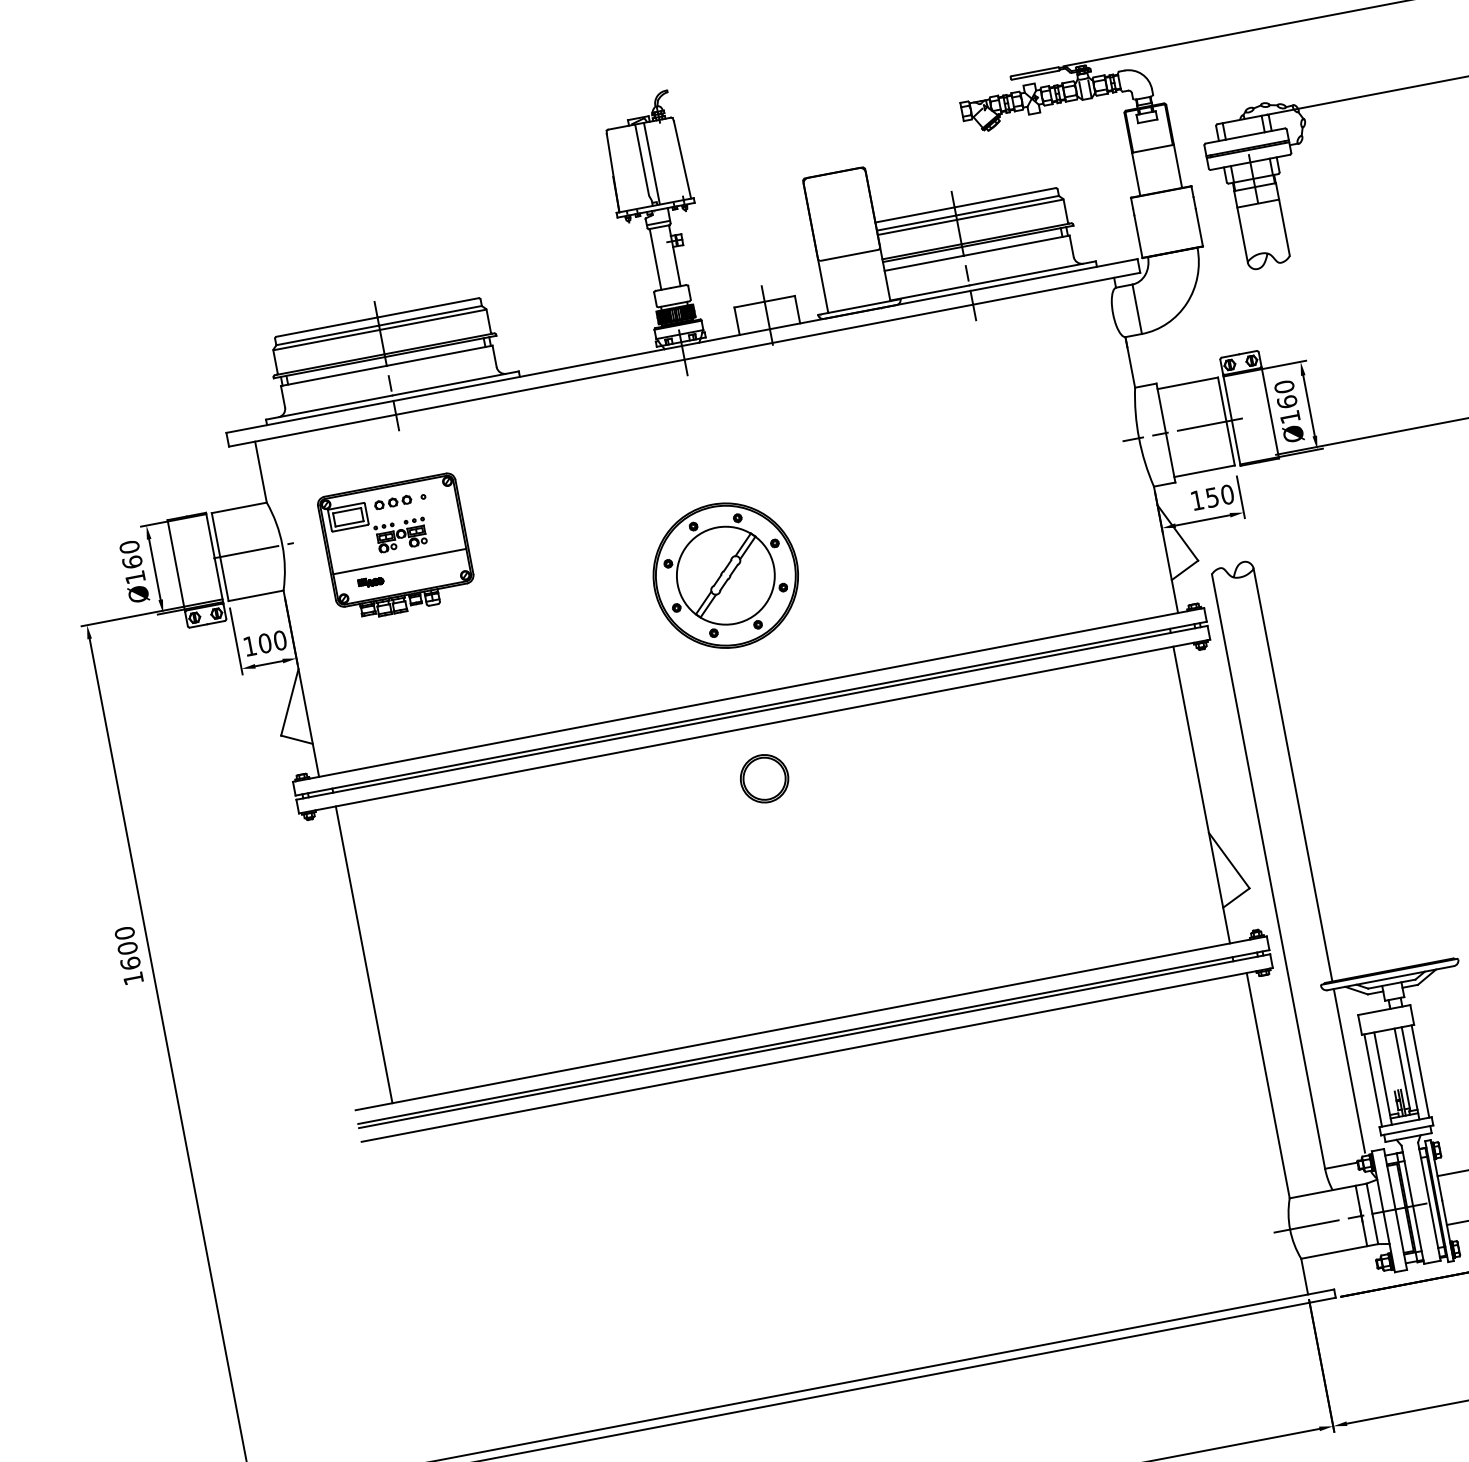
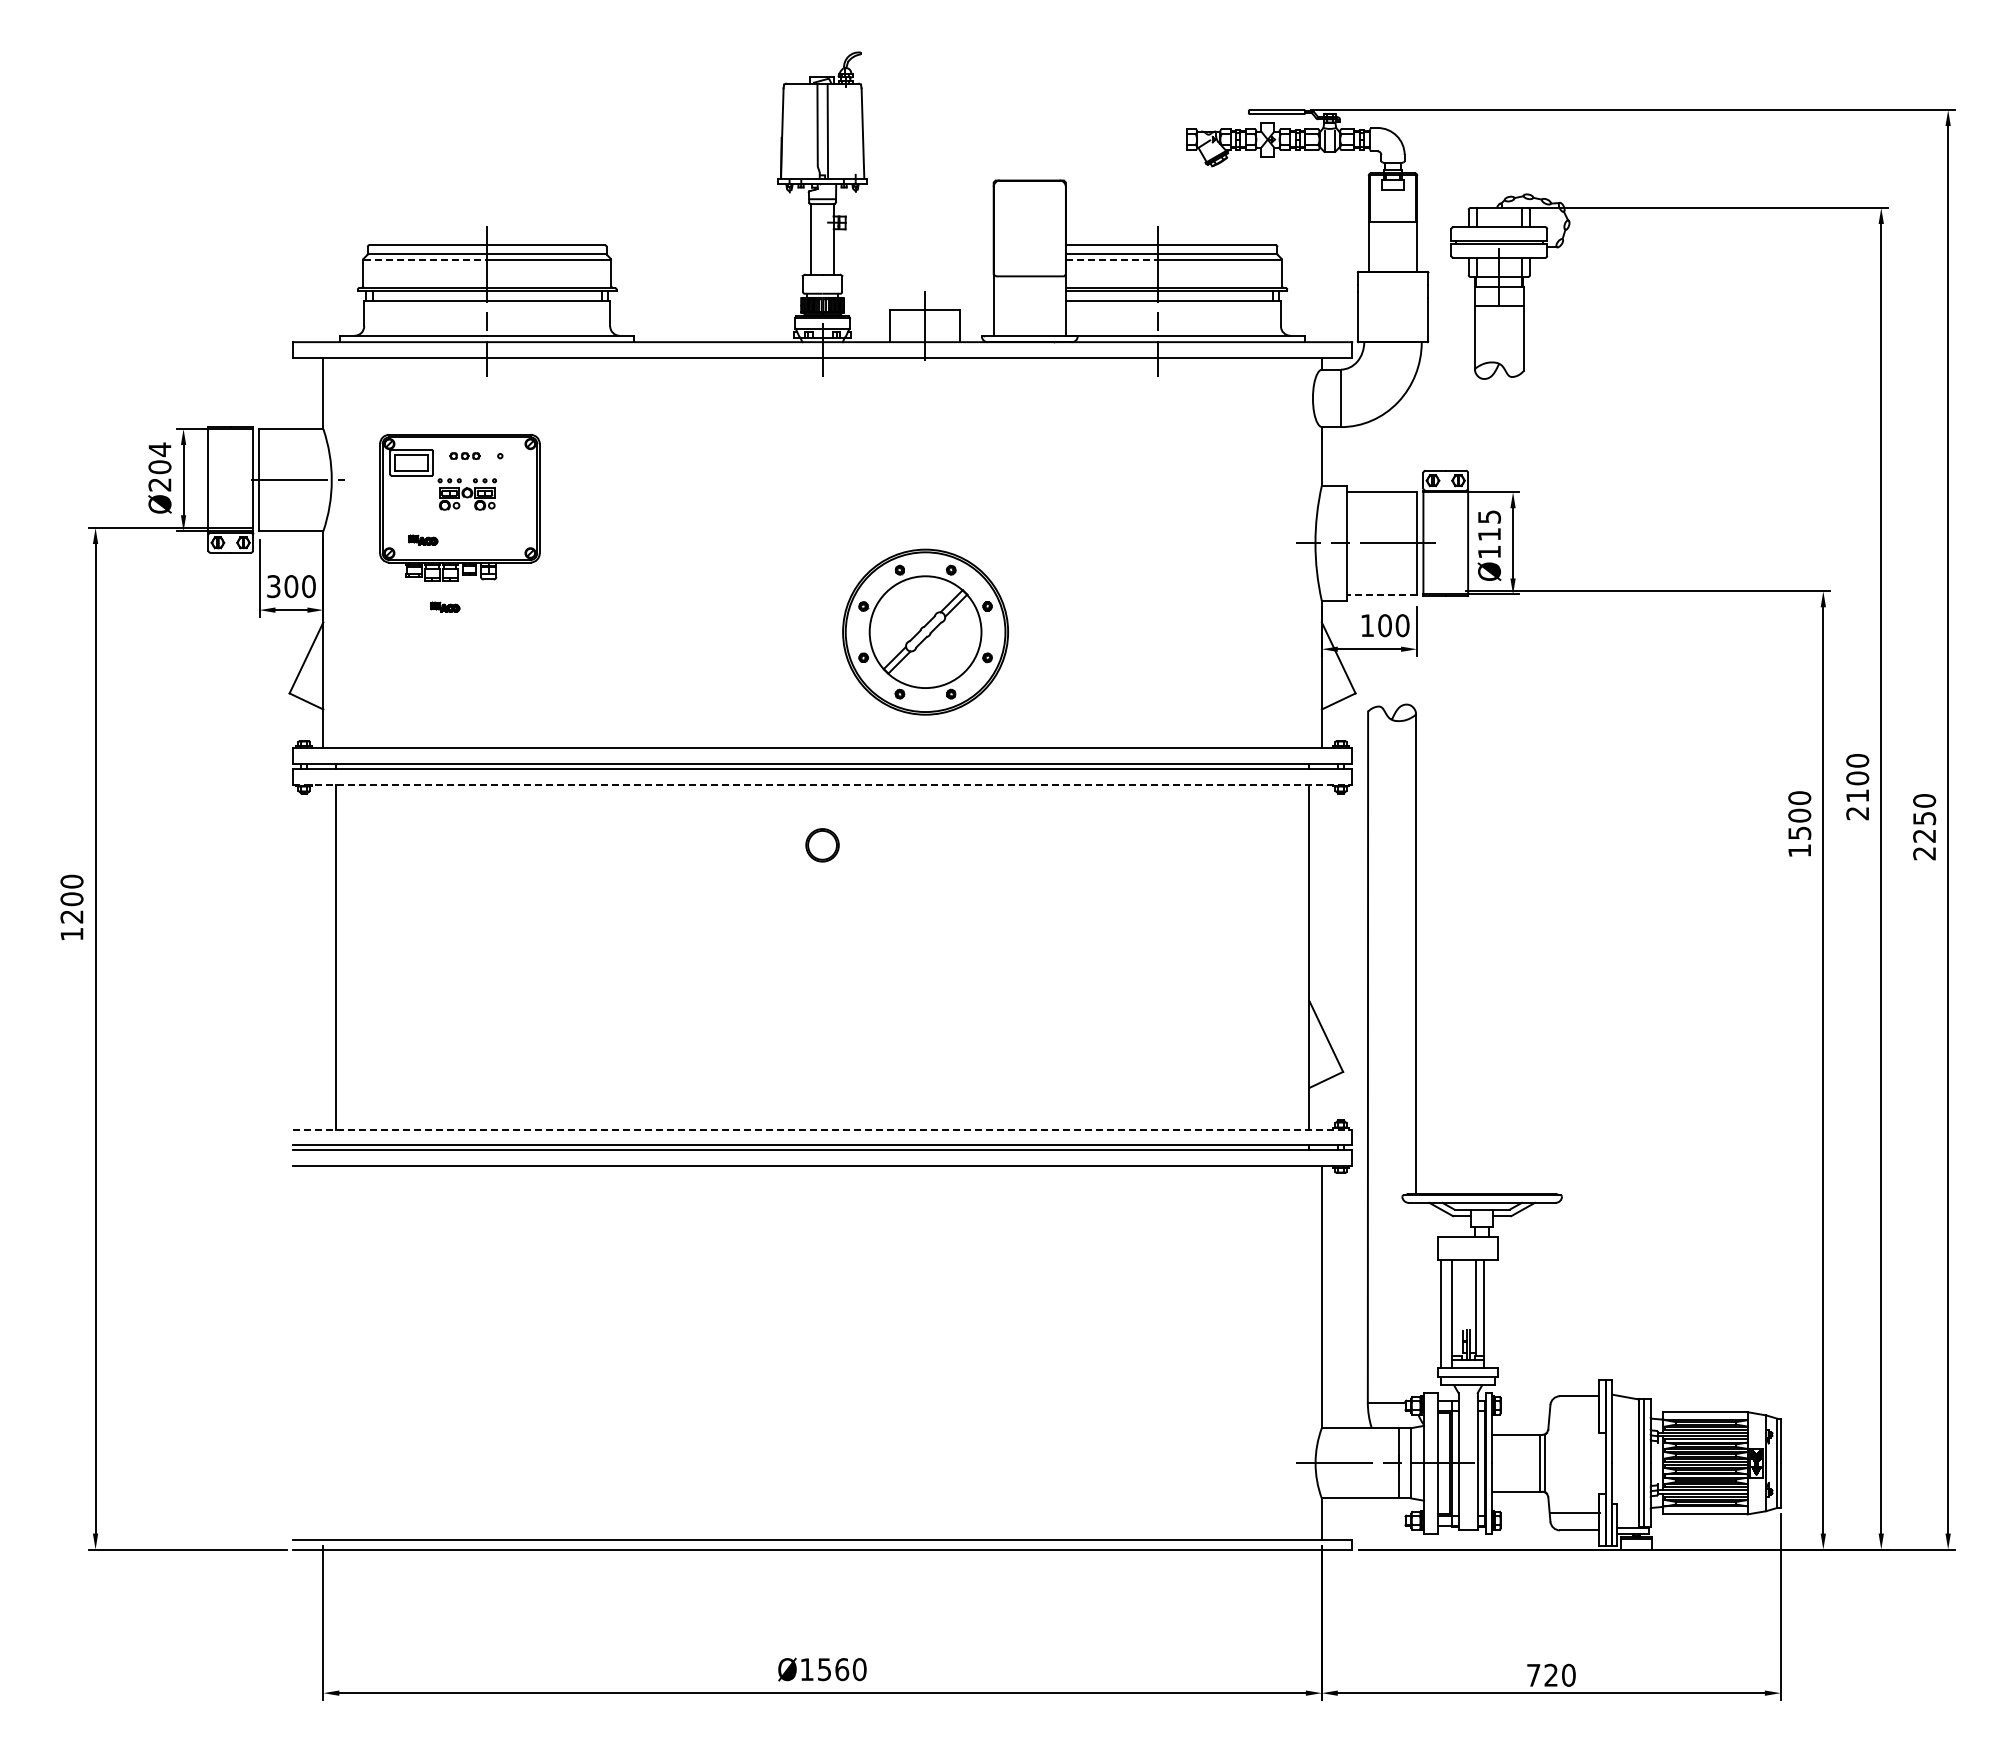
line: (917, 227) -> (1112, 259), solid -> dashed
line: (326, 340) -> (425, 259), solid -> dashed
text: (1285, 394) -> (1489, 525), Ø160 -> Ø115
line: (1204, 471) -> (1381, 594), solid -> dashed
text: (1211, 497) -> (1384, 625), 150 -> 100
part: (392, 502) -> (464, 455), size x0.7
text: (131, 561) -> (159, 466), Ø160 -> Ø204
line: (399, 561) -> (459, 523), removed
part: (725, 575) -> (925, 631), moved
part: (400, 635) -> (445, 606), added
text: (249, 646) -> (273, 586), 100 -> 300
line: (754, 726) -> (822, 784), solid -> dashed
part: (764, 779) -> (822, 845), size x0.6
text: (130, 963) -> (71, 916), 1600 -> 1200
line: (811, 1023) -> (822, 1129), solid -> dashed
line: (1349, 1070) -> (1416, 1297), removed
line: (1420, 1071) -> (1495, 1313), removed

